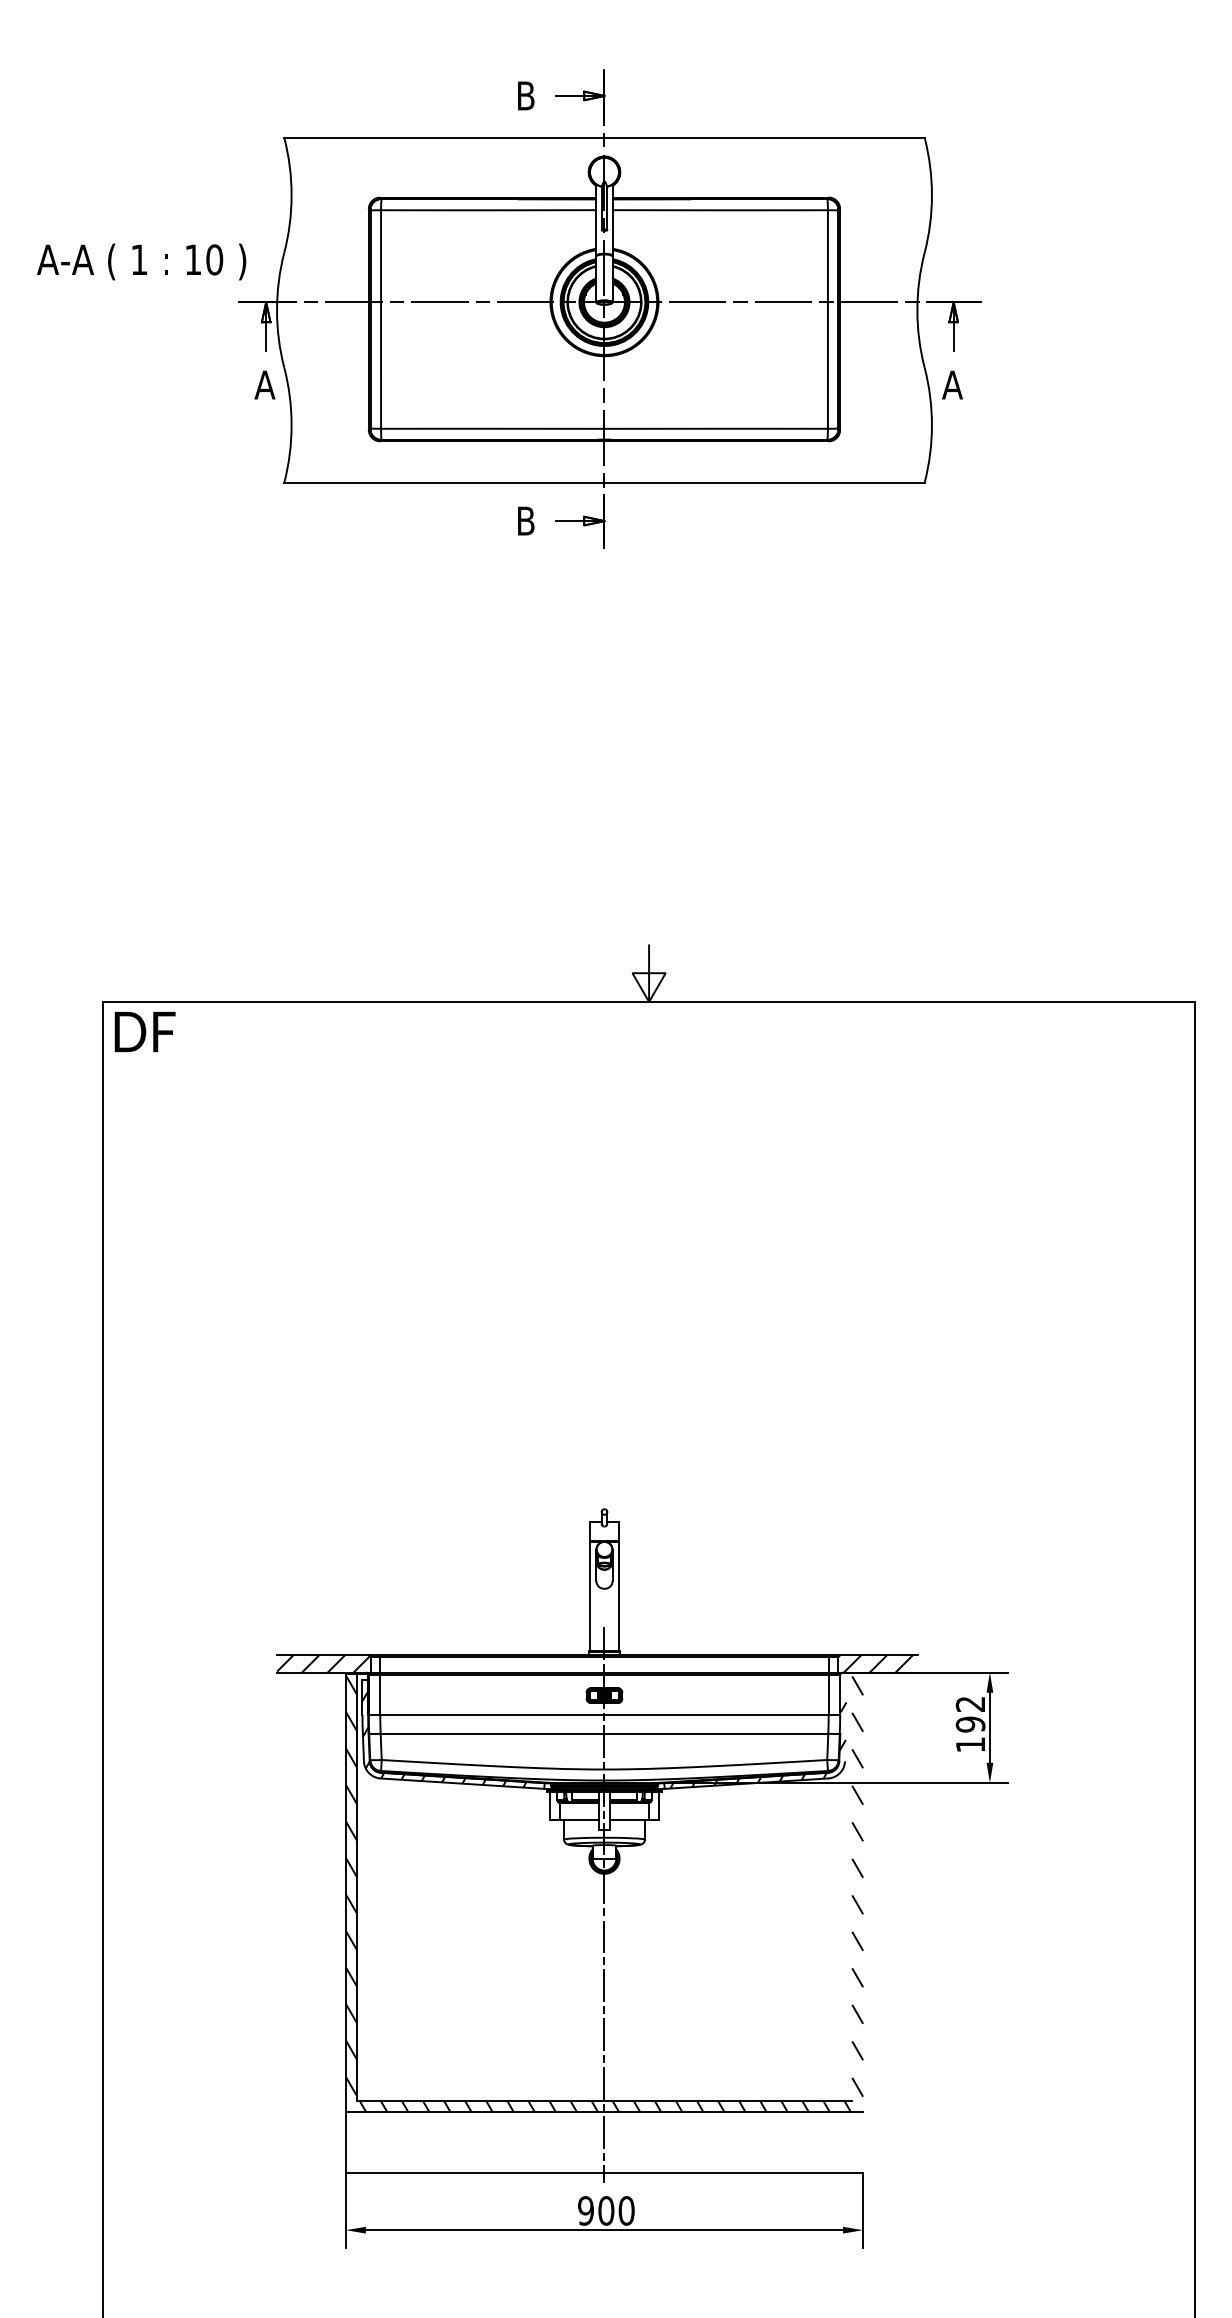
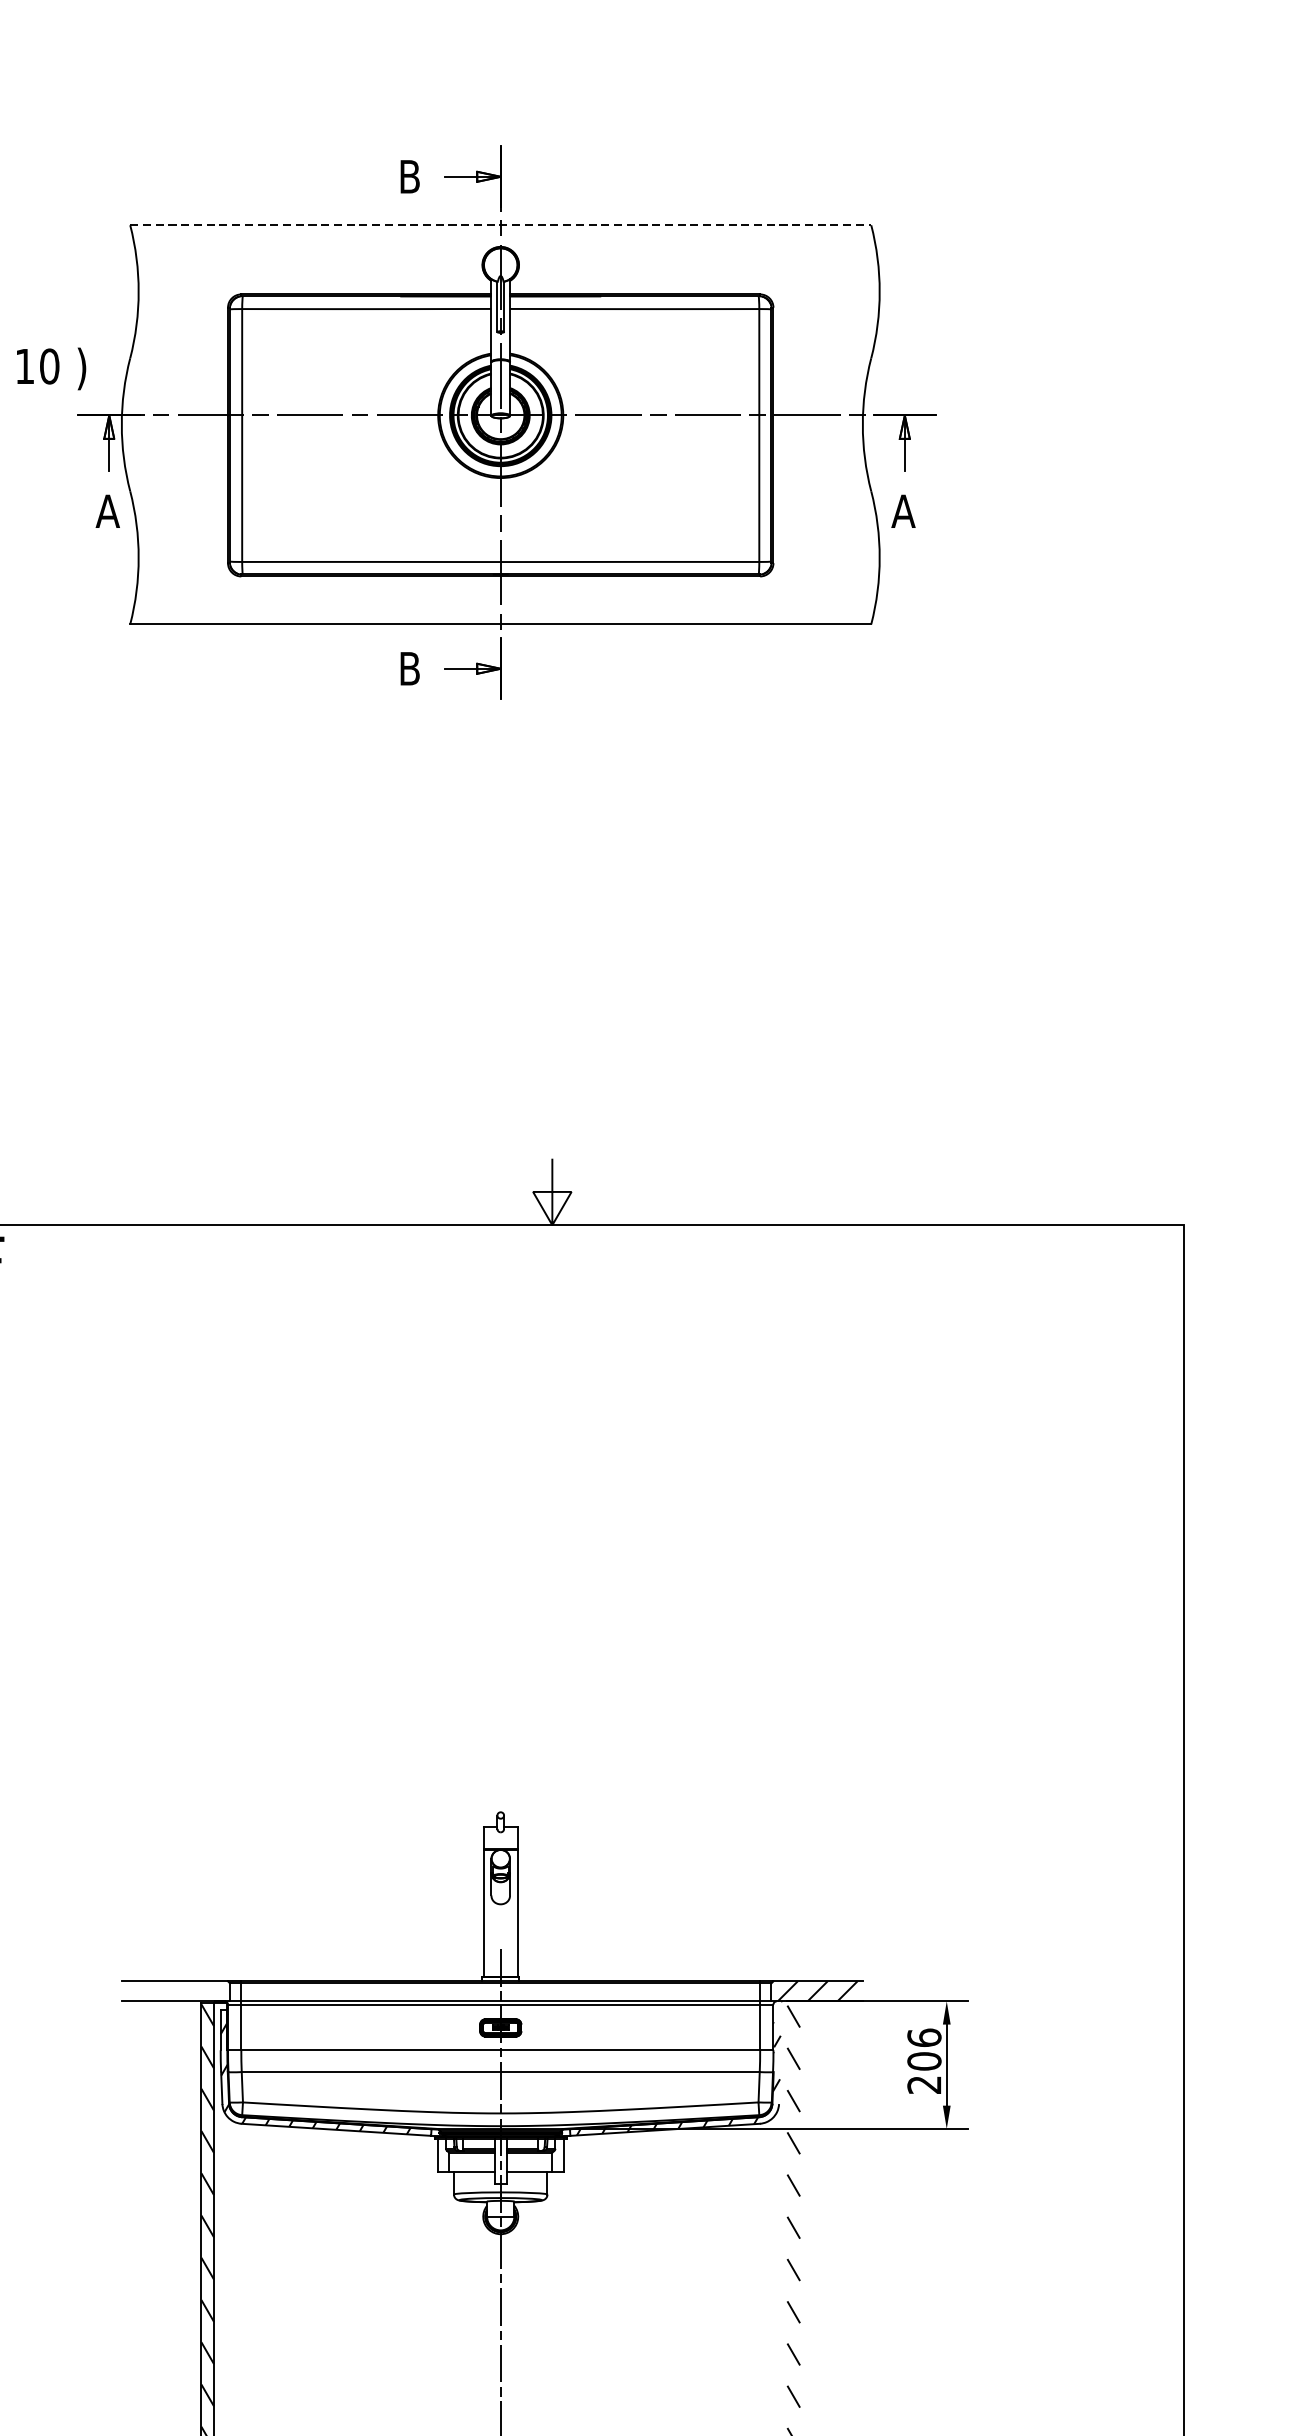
line: (604, 137) -> (500, 224), solid -> dashed
hatch: (323, 1663) -> (175, 1990), removed
text: (970, 1724) -> (924, 2061), 192 -> 206

